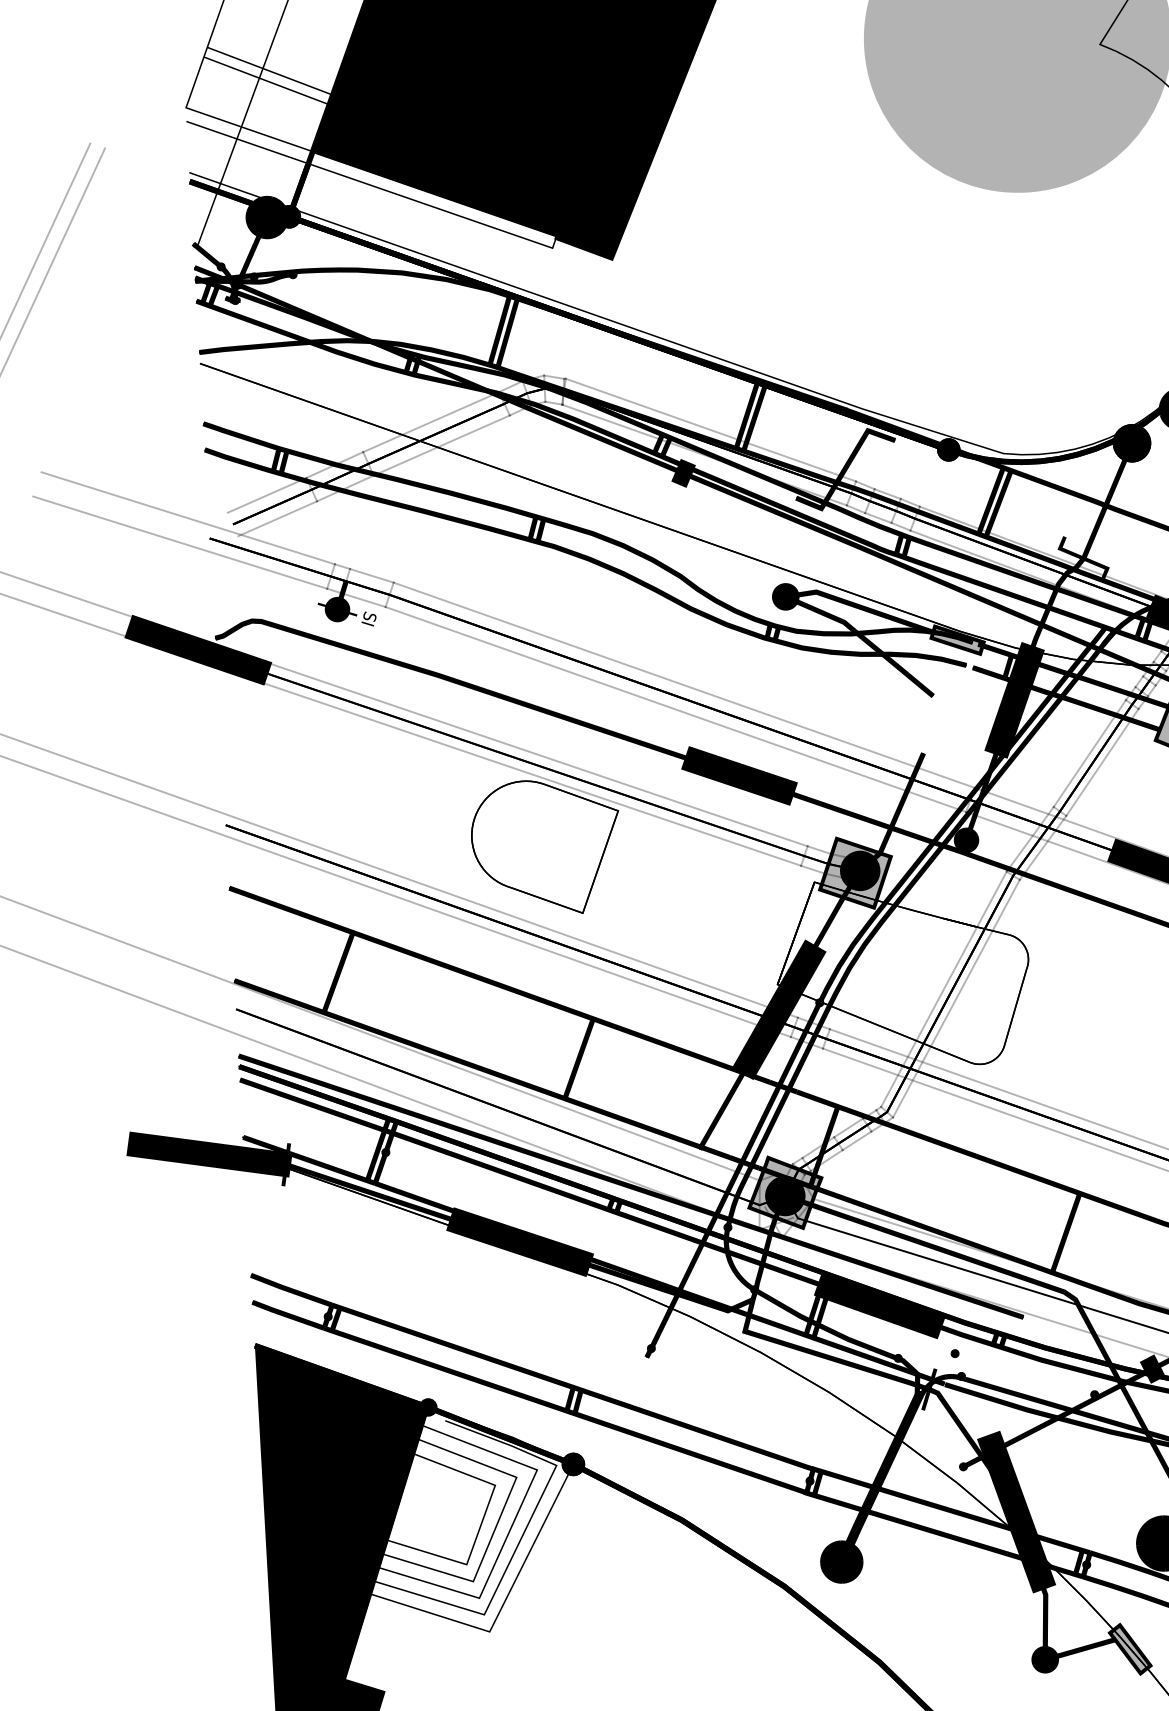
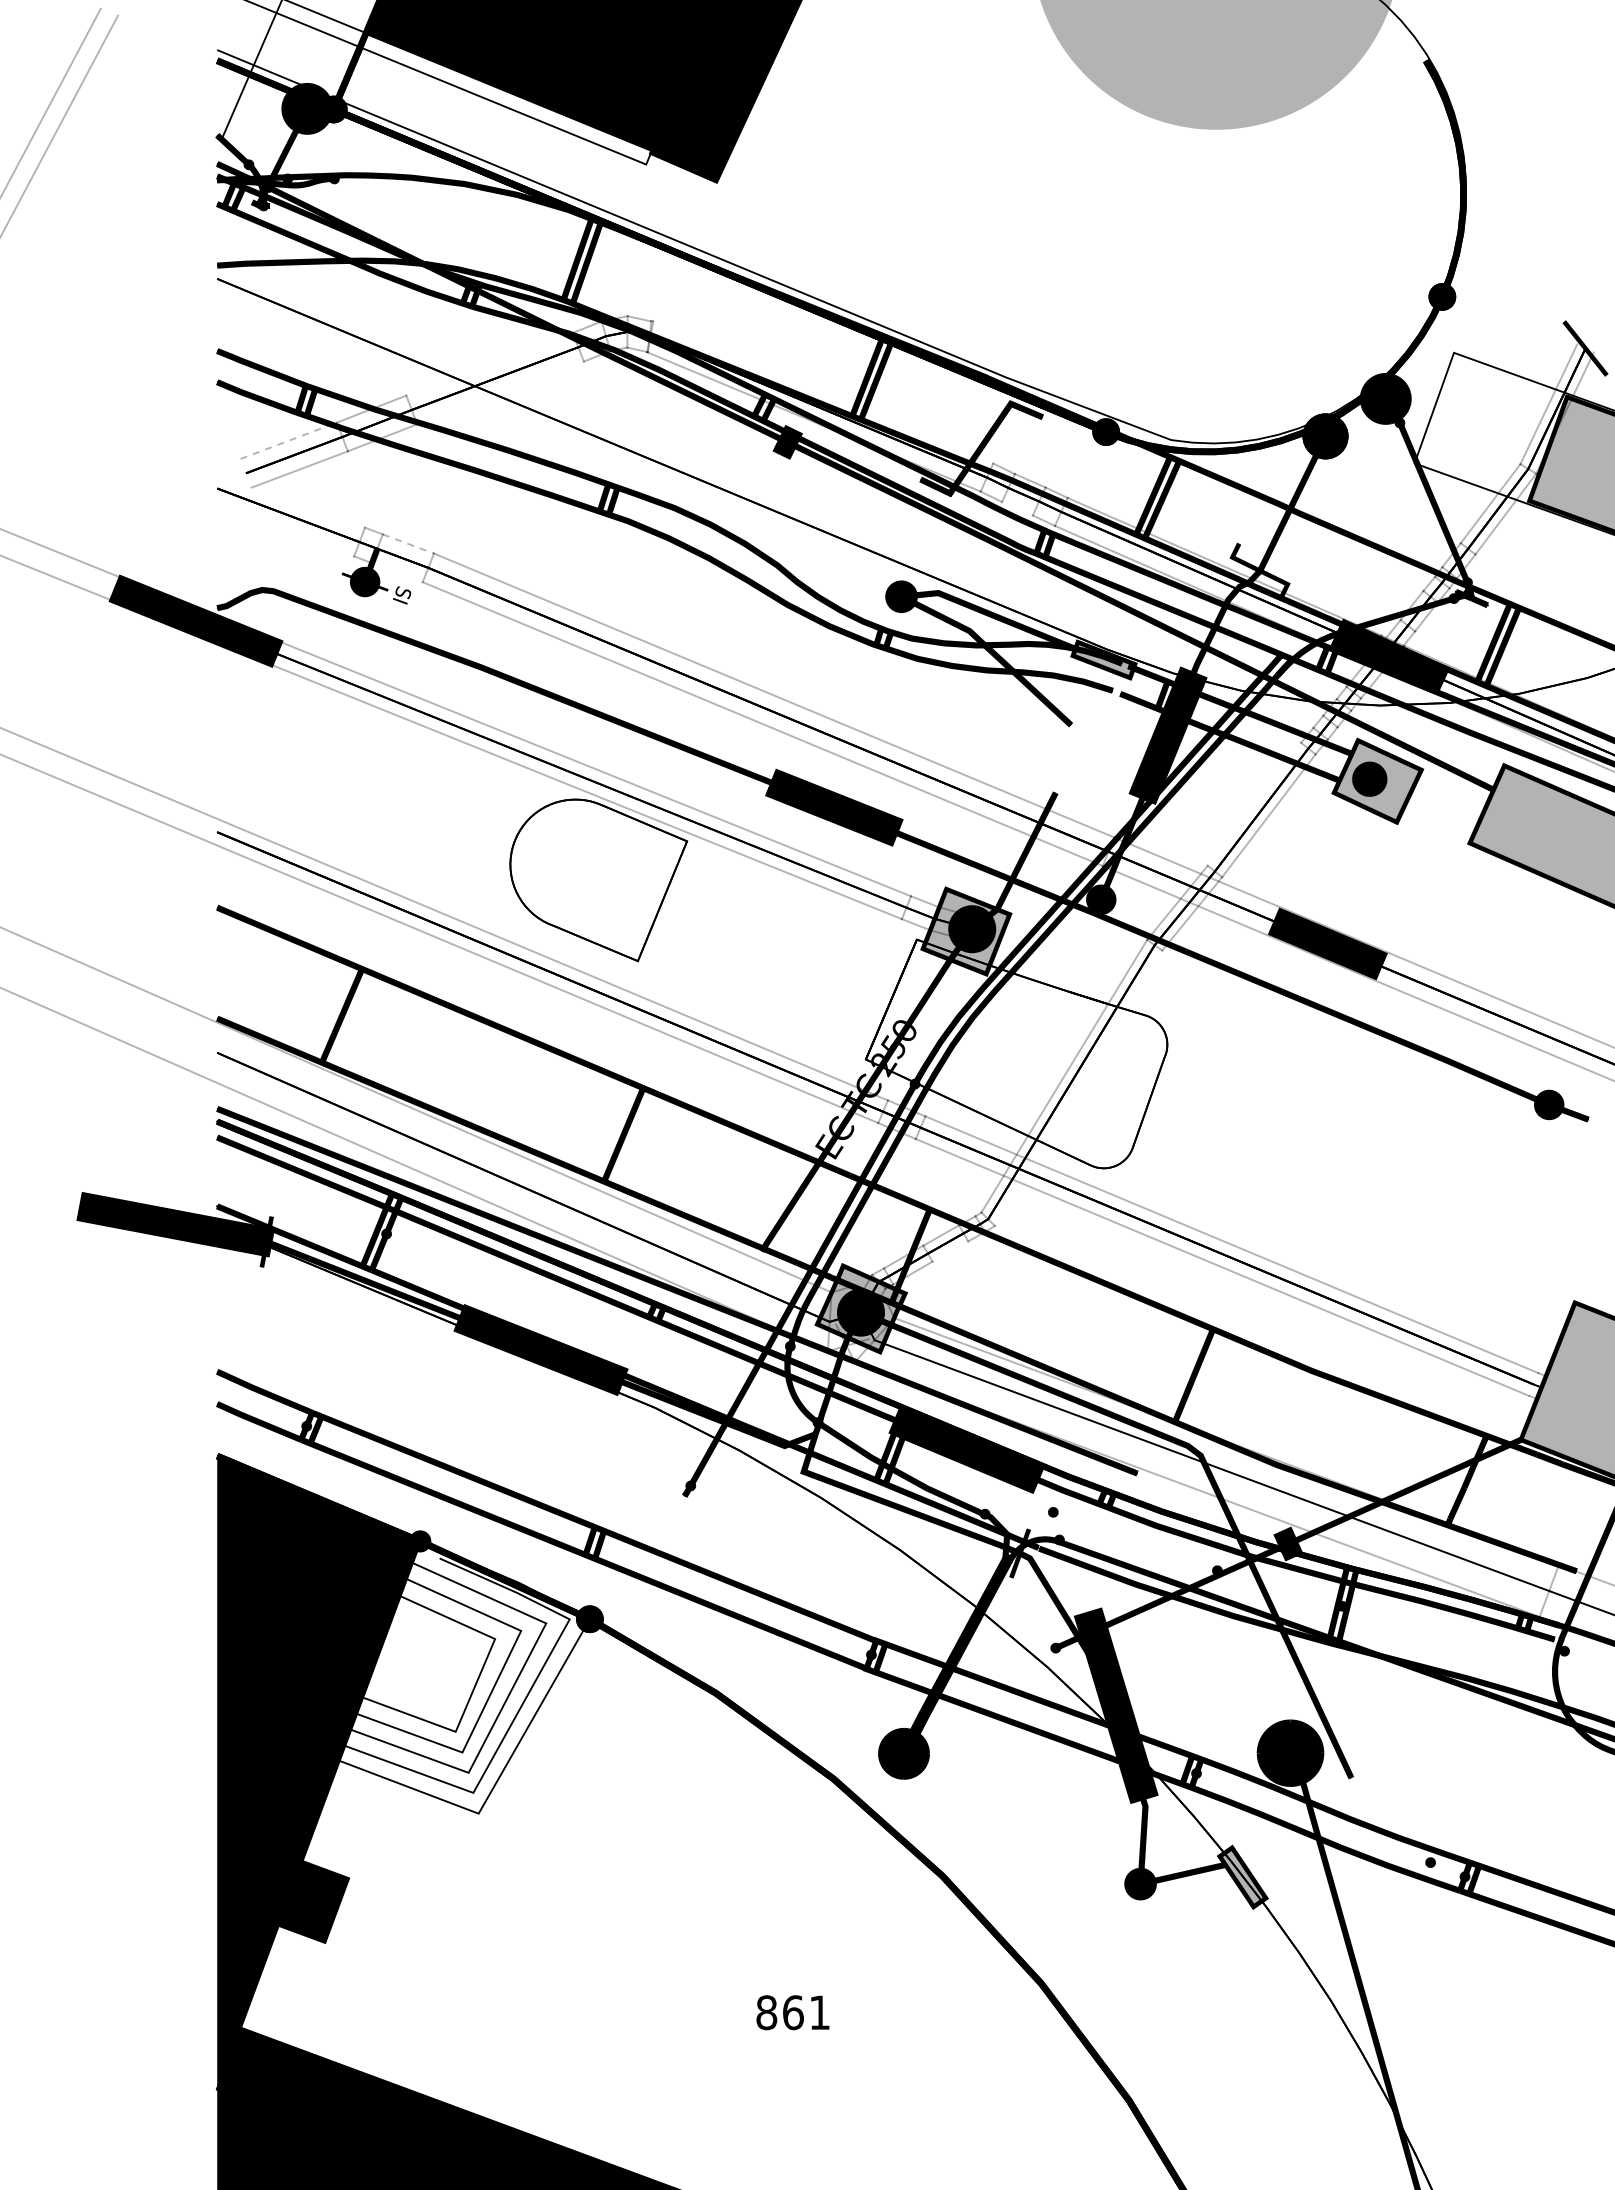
line: (431, 421) -> (489, 363), removed
line: (711, 430) -> (823, 392), removed
line: (441, 445) -> (500, 392), removed
line: (267, 495) -> (289, 440), solid -> dashed
line: (187, 517) -> (192, 462), removed
line: (878, 517) -> (1017, 508), removed
line: (180, 542) -> (181, 491), removed
line: (371, 576) -> (408, 544), solid -> dashed
line: (364, 600) -> (397, 572), removed
line: (1089, 752) -> (1254, 803), removed
line: (956, 998) -> (1078, 1087), removed
fill: (778, 1009) -> (865, 1089), removed
line: (857, 1140) -> (950, 1251), removed

